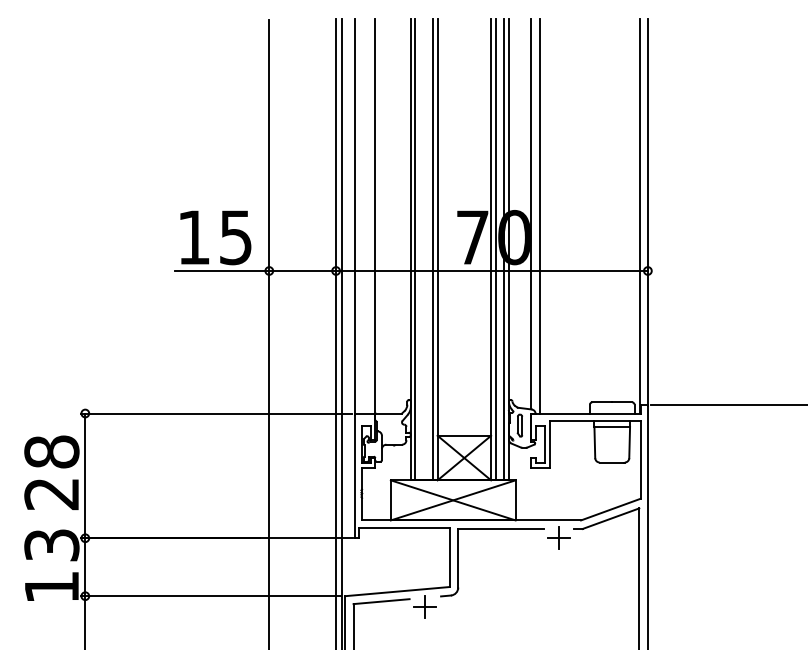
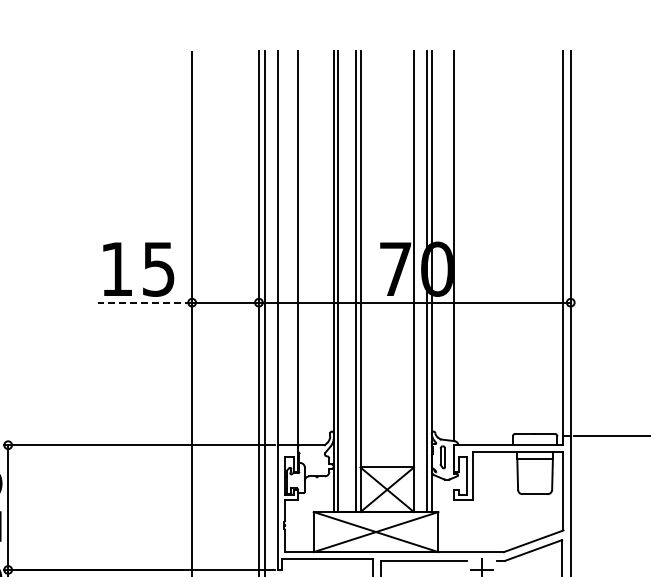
line: (540, 216) -> (463, 248), removed
line: (495, 249) -> (418, 281), removed
line: (221, 270) -> (144, 302), solid -> dashed

